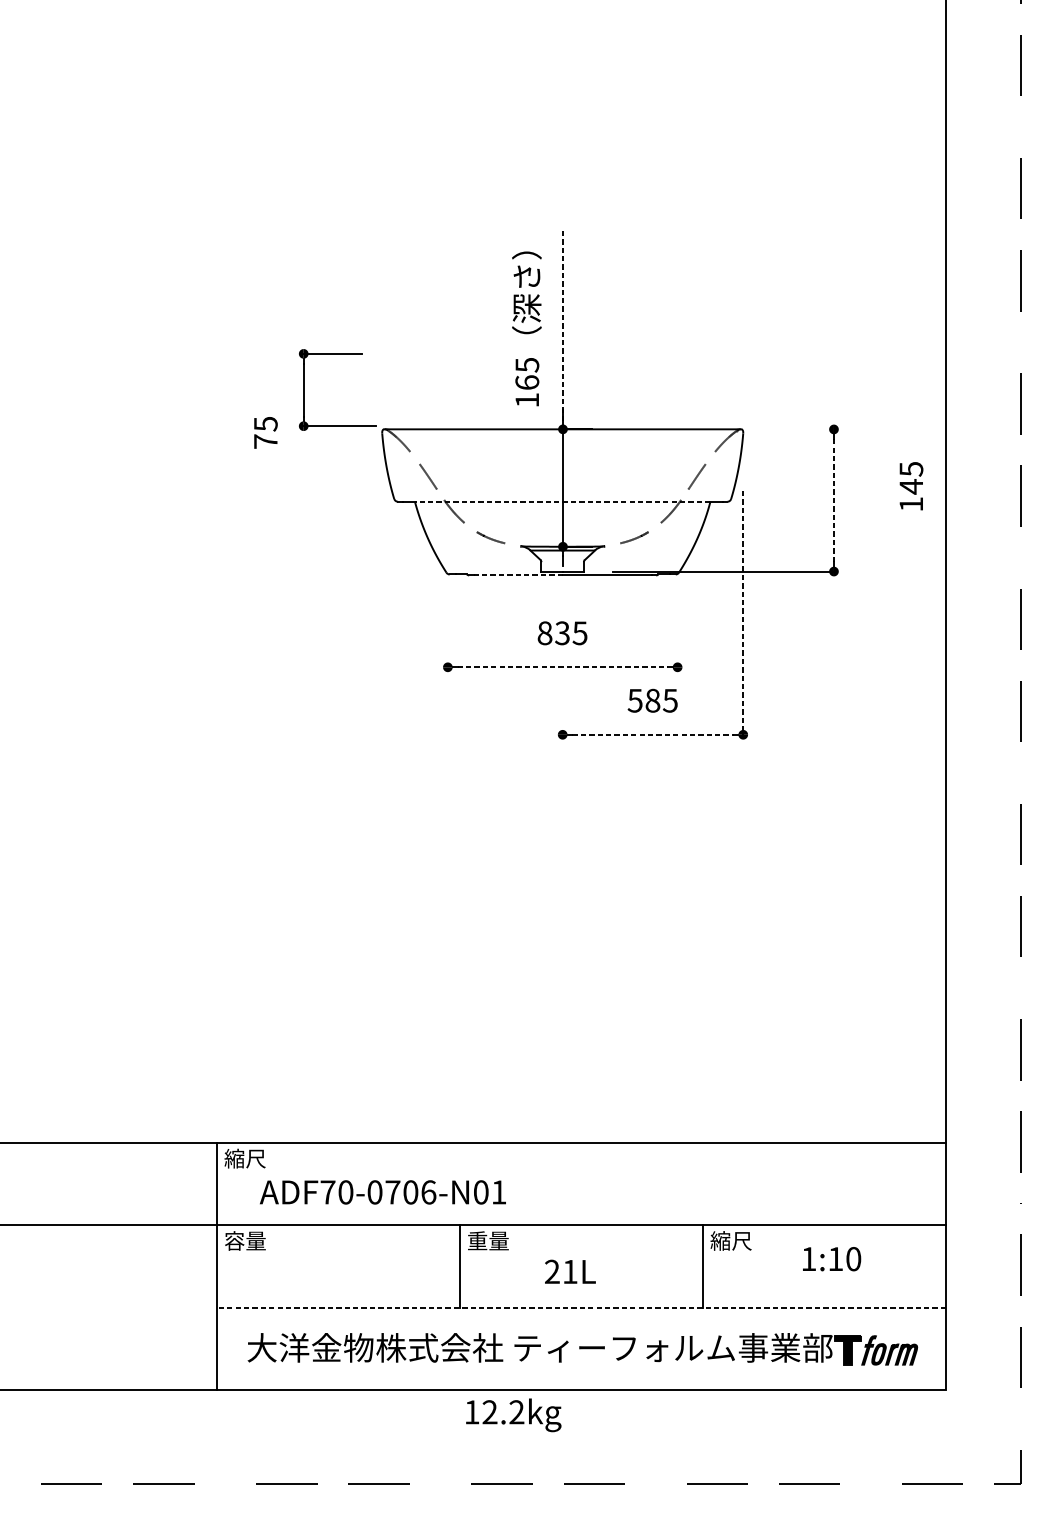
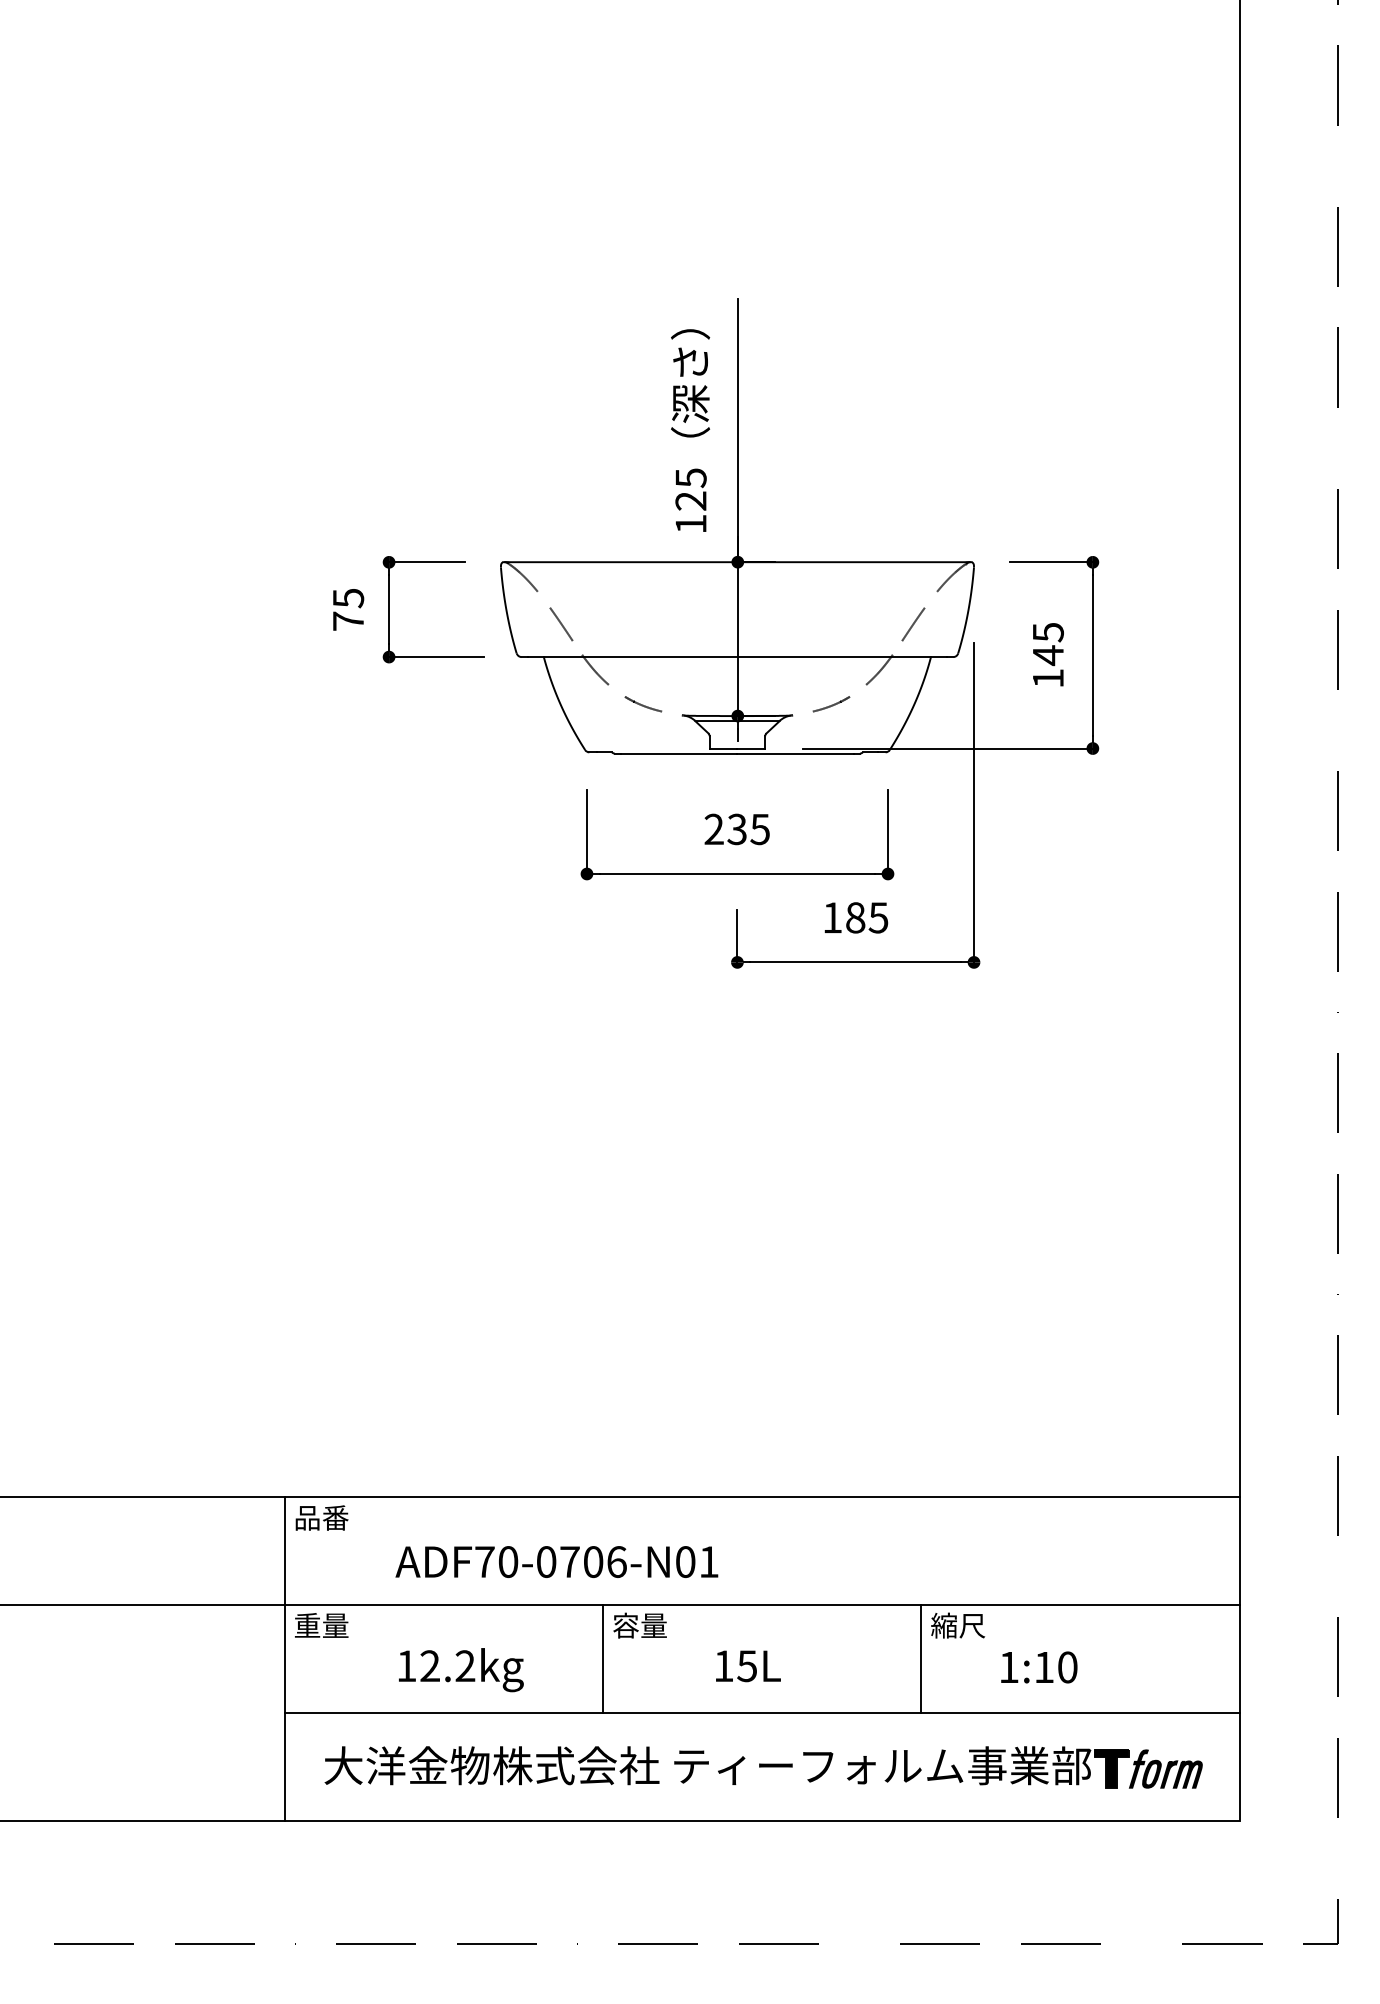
line: (562, 328) -> (737, 430), dashed -> solid
text: (526, 382) -> (690, 500), 165 -> 125
part: (304, 389) -> (389, 609), moved
line: (801, 429) -> (1050, 562), added
text: (265, 432) -> (348, 609), moved
text: (911, 486) -> (1048, 654), moved
line: (833, 500) -> (1092, 655), dashed -> solid
line: (562, 502) -> (737, 657), dashed -> solid
line: (518, 575) -> (679, 753), dashed -> solid
line: (743, 612) -> (974, 802), dashed -> solid
text: (544, 633) -> (713, 829), 835 -> 235
line: (447, 634) -> (586, 831), added
line: (677, 634) -> (887, 831), added
line: (562, 667) -> (737, 874), dashed -> solid
text: (634, 700) -> (831, 917), 585 -> 185
line: (562, 714) -> (737, 935), added
line: (652, 734) -> (855, 962), dashed -> solid
text: (245, 1158) -> (321, 1517), 縮尺 -> 品番
text: (382, 1192) -> (556, 1561), moved
text: (234, 1240) -> (307, 1625), 容量 -> 重量
text: (477, 1240) -> (625, 1625), 重量 -> 容量
text: (832, 1259) -> (1039, 1667), moved
text: (561, 1272) -> (735, 1666), 21L -> 15L
line: (581, 1307) -> (762, 1712), dashed -> solid
text: (513, 1415) -> (461, 1670), moved

